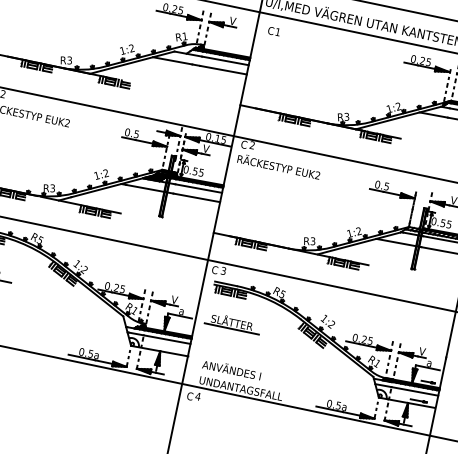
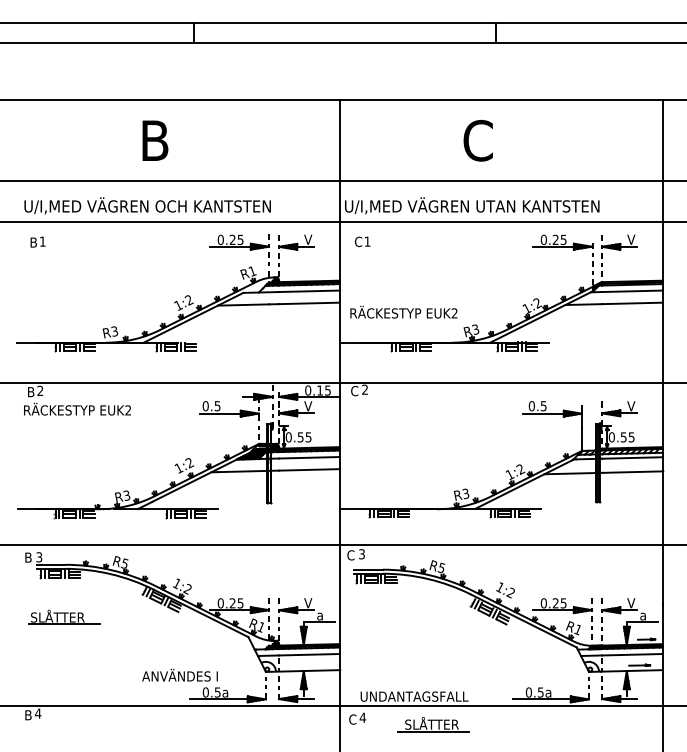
text: (278, 165) -> (403, 311), moved
part: (233, 322) -> (433, 724), moved
text: (231, 368) -> (179, 674), moved

